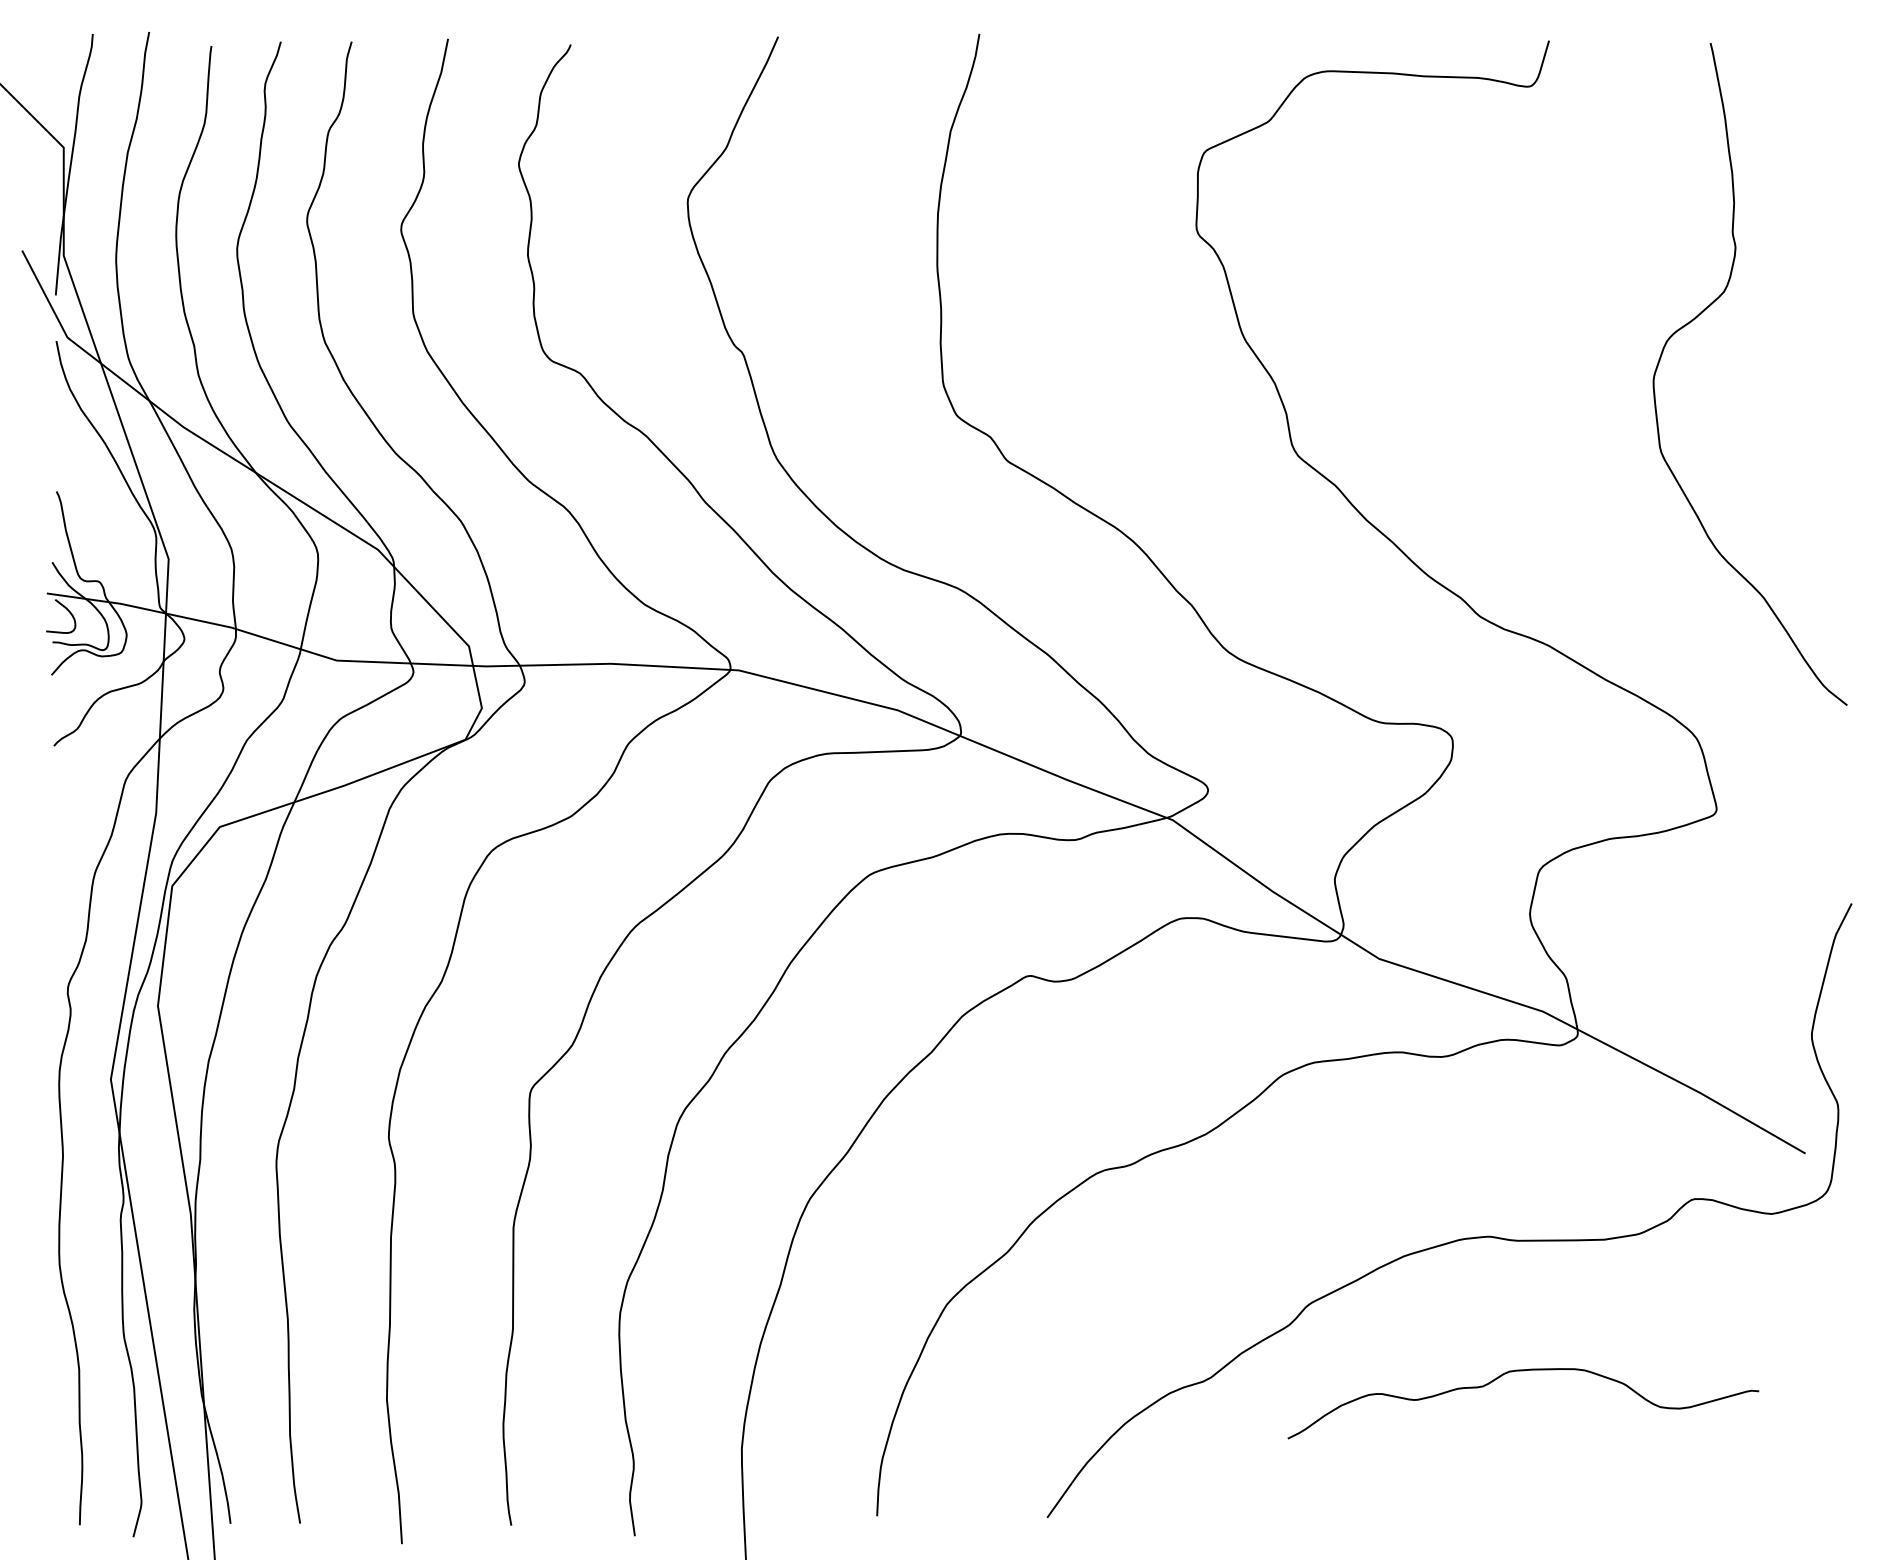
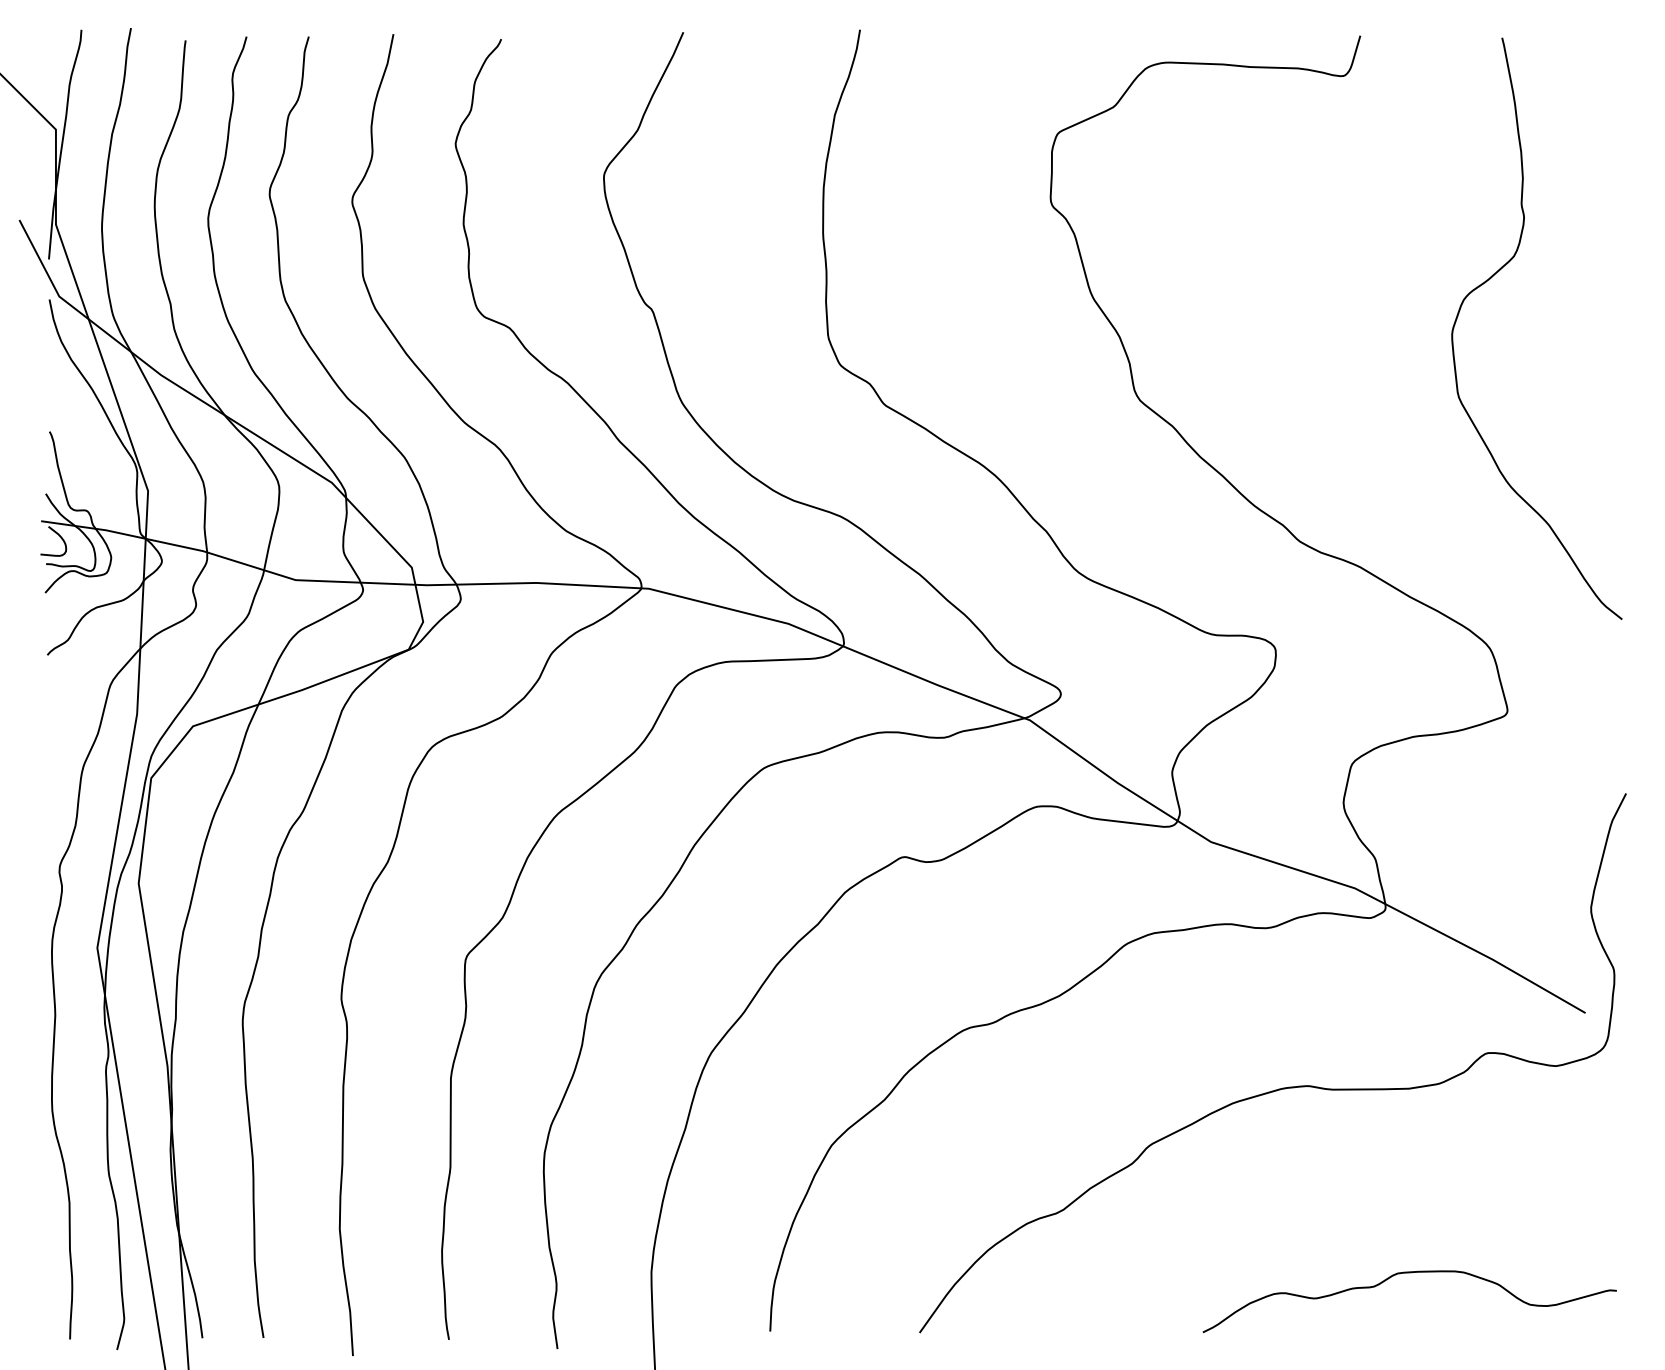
curve: (1523, 1371) -> (1409, 1273), moved

